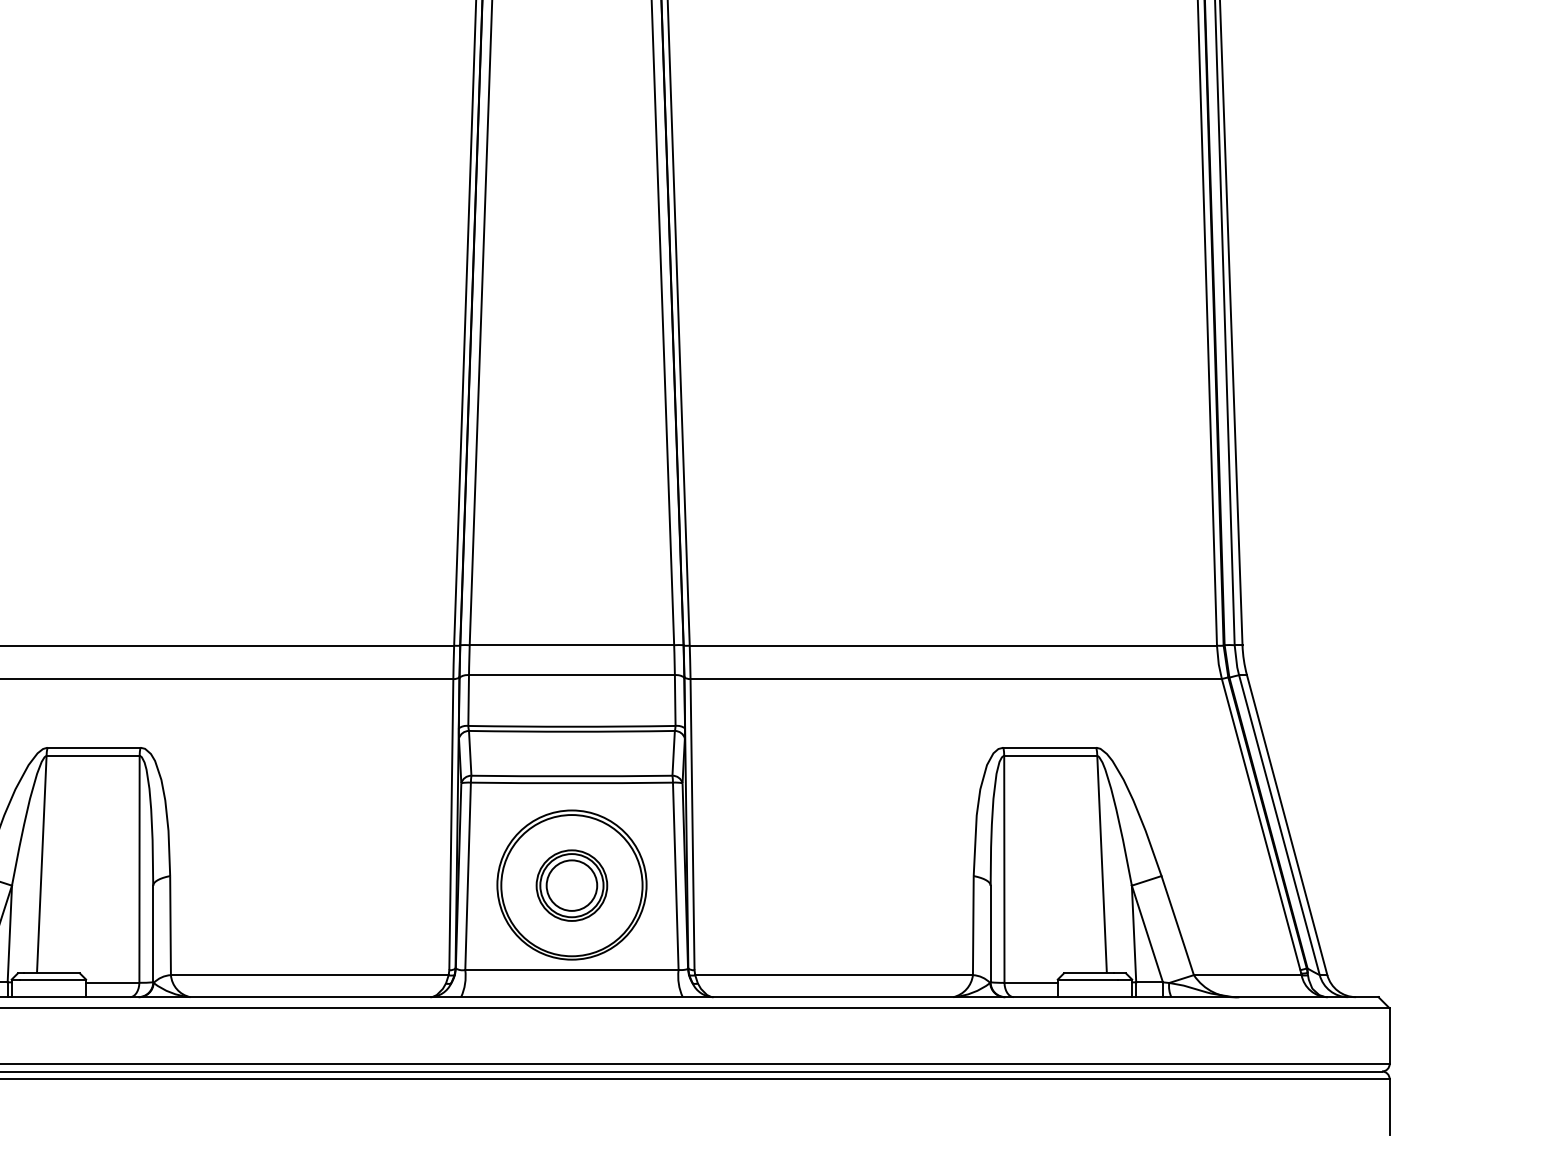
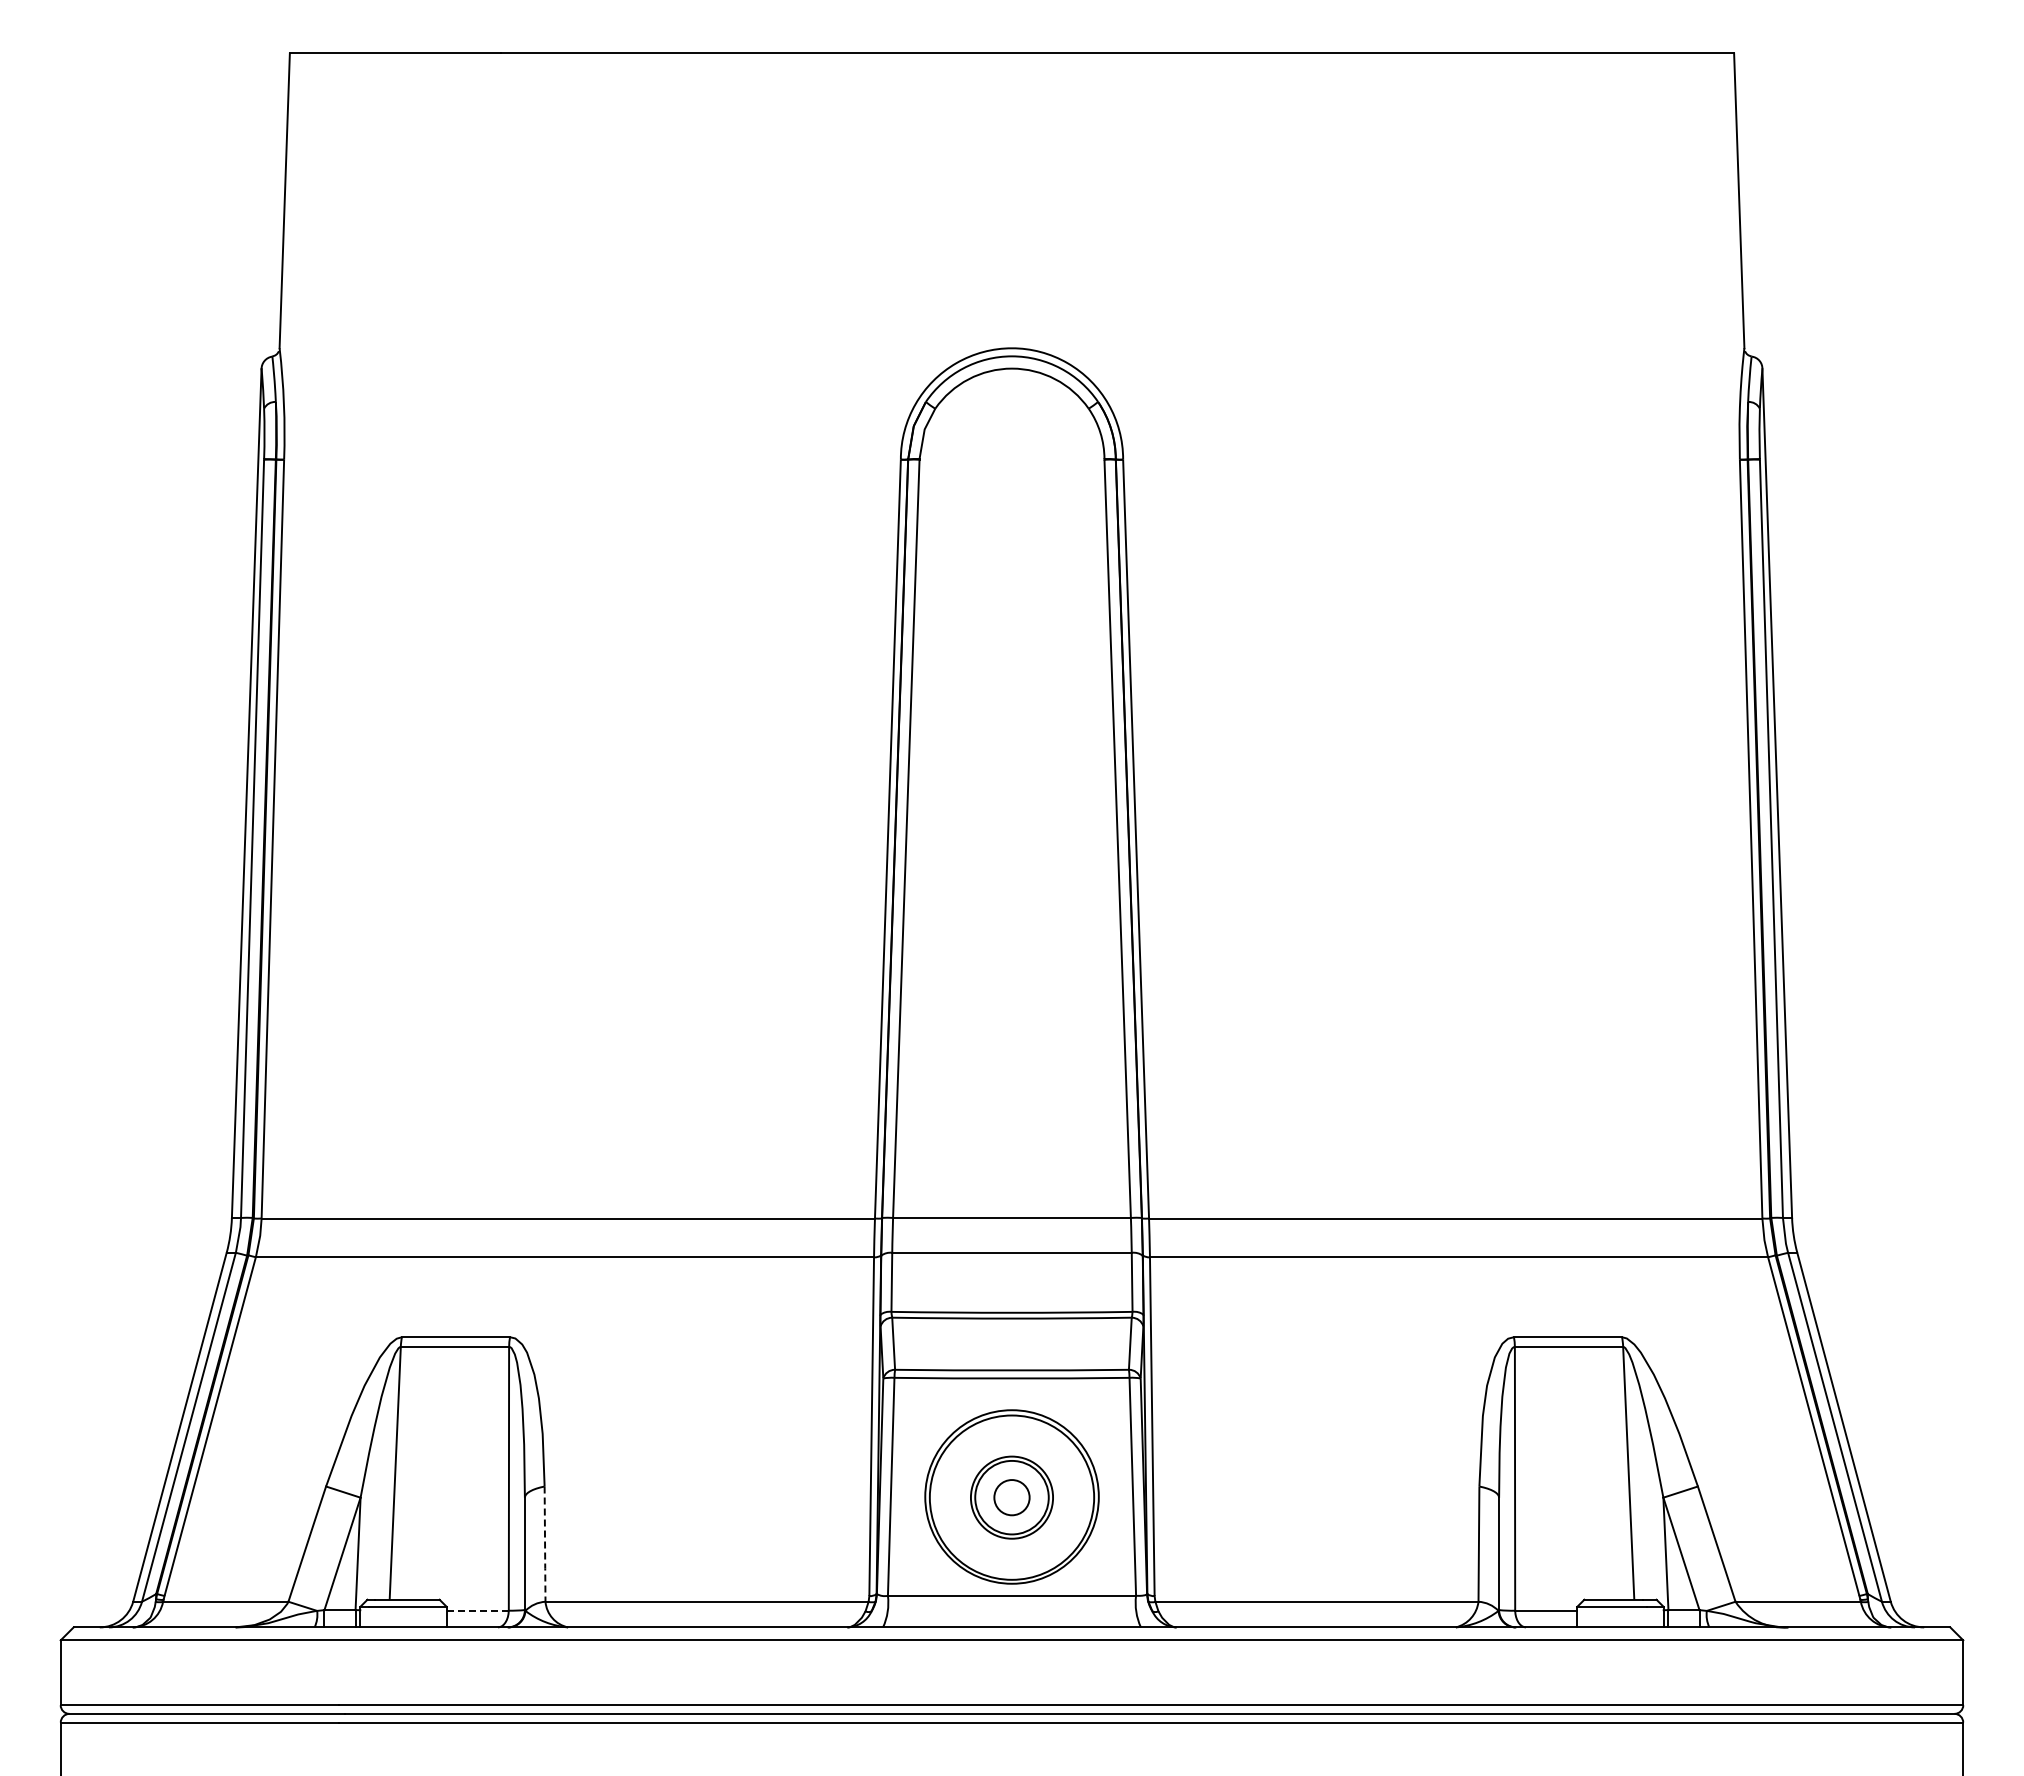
circle: (571, 885) -> (1011, 1497), size x0.6
line: (170, 925) -> (545, 1544), solid -> dashed
line: (113, 982) -> (478, 1610), solid -> dashed

